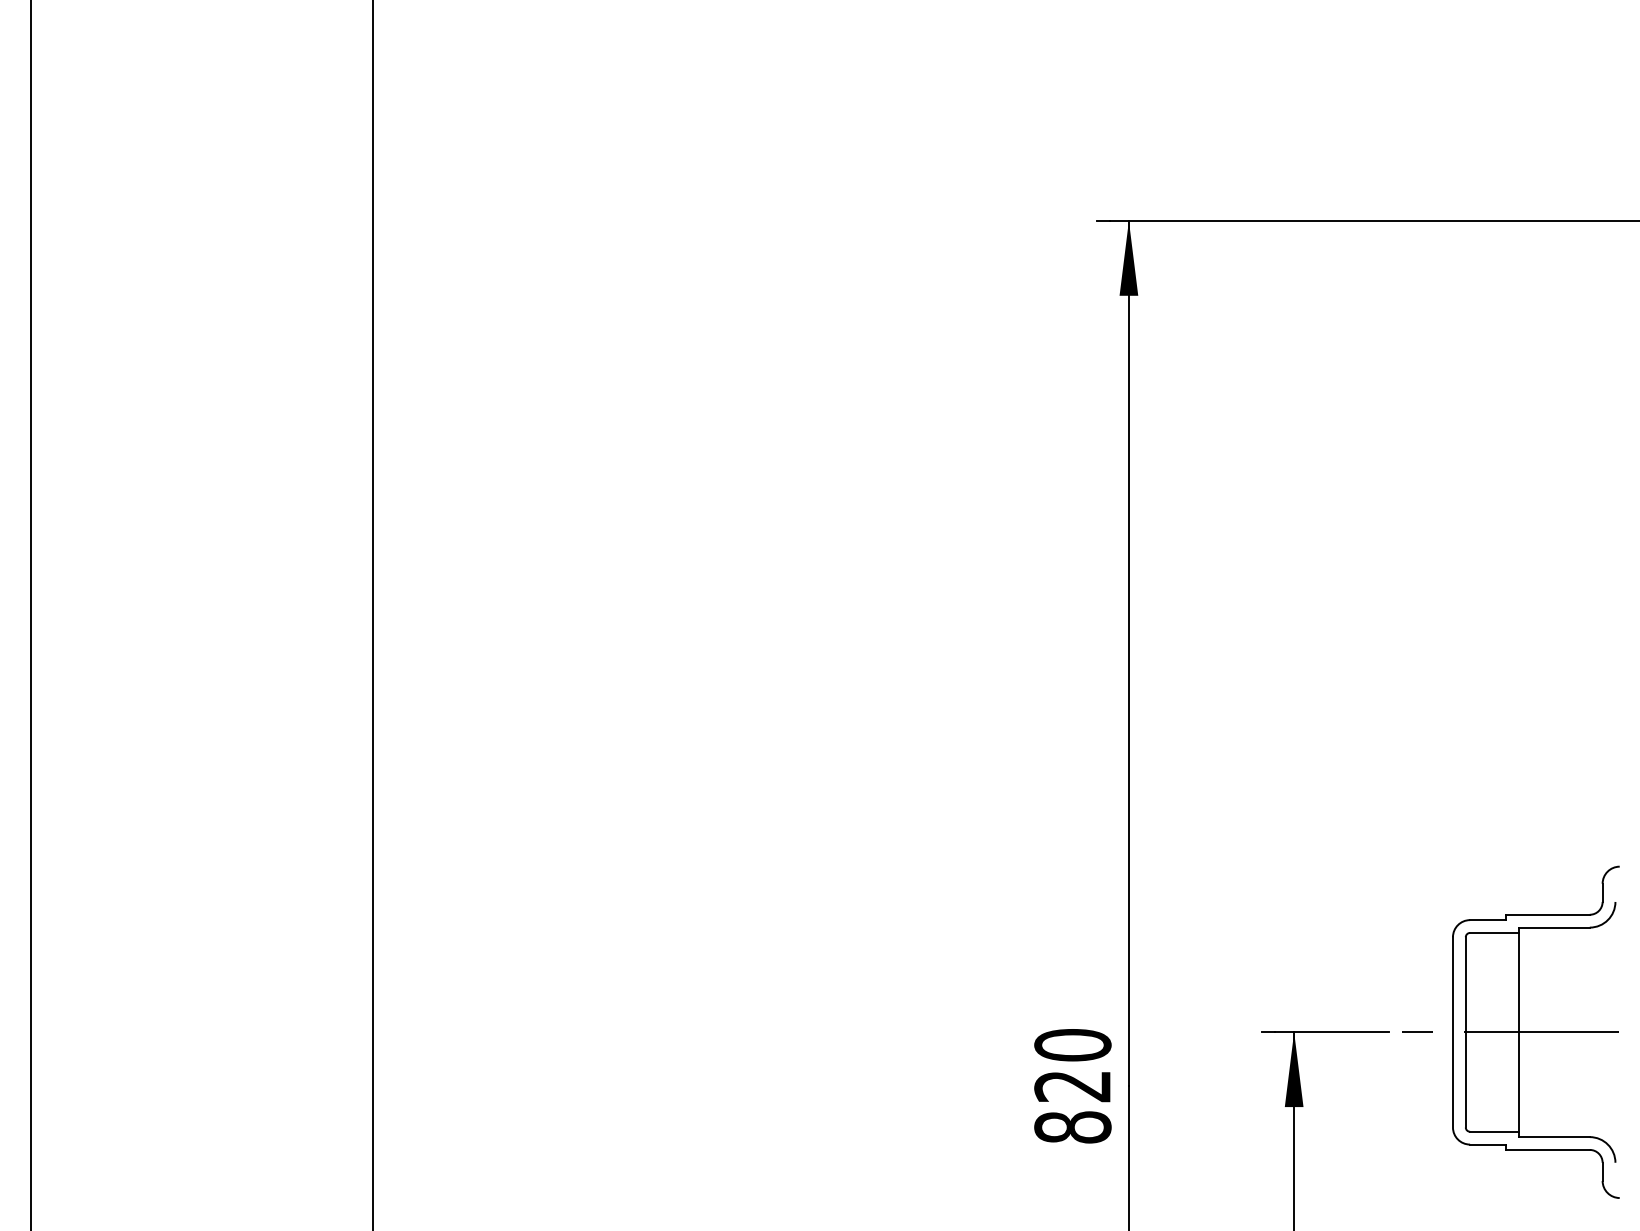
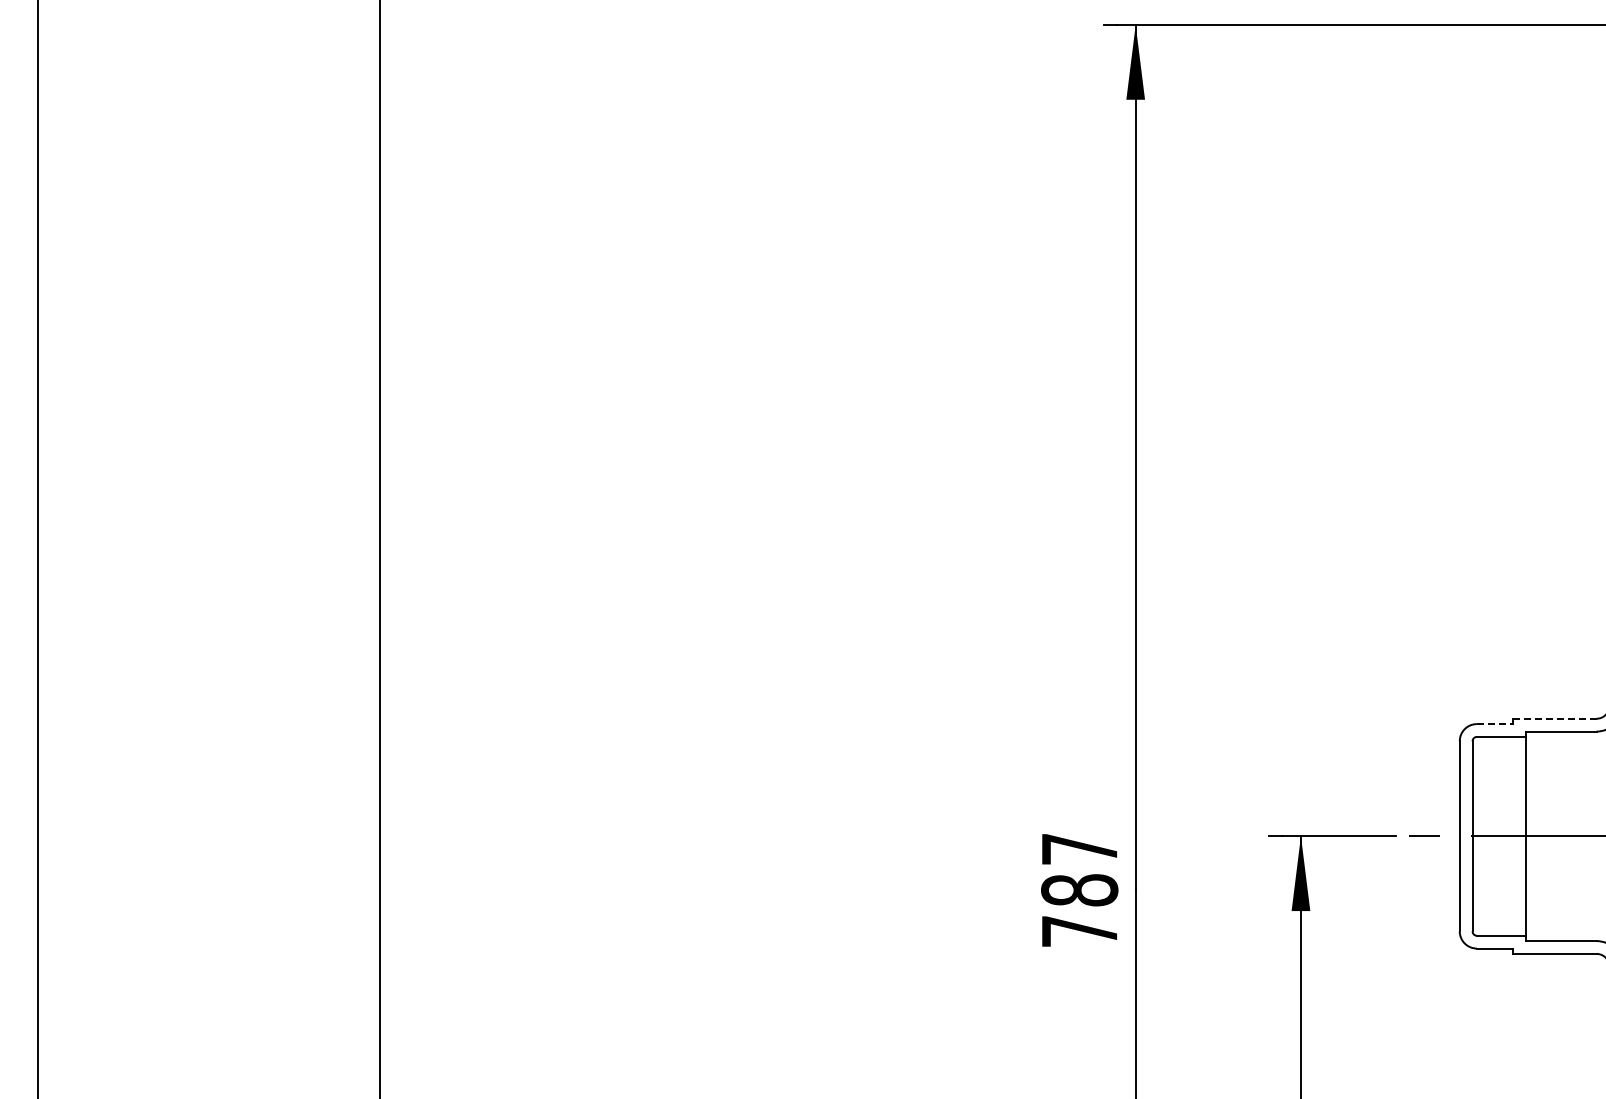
line: (1548, 914) -> (1555, 718), solid -> dashed
line: (1488, 920) -> (1495, 724), solid -> dashed
text: (1072, 1086) -> (1079, 890), 820 -> 787

